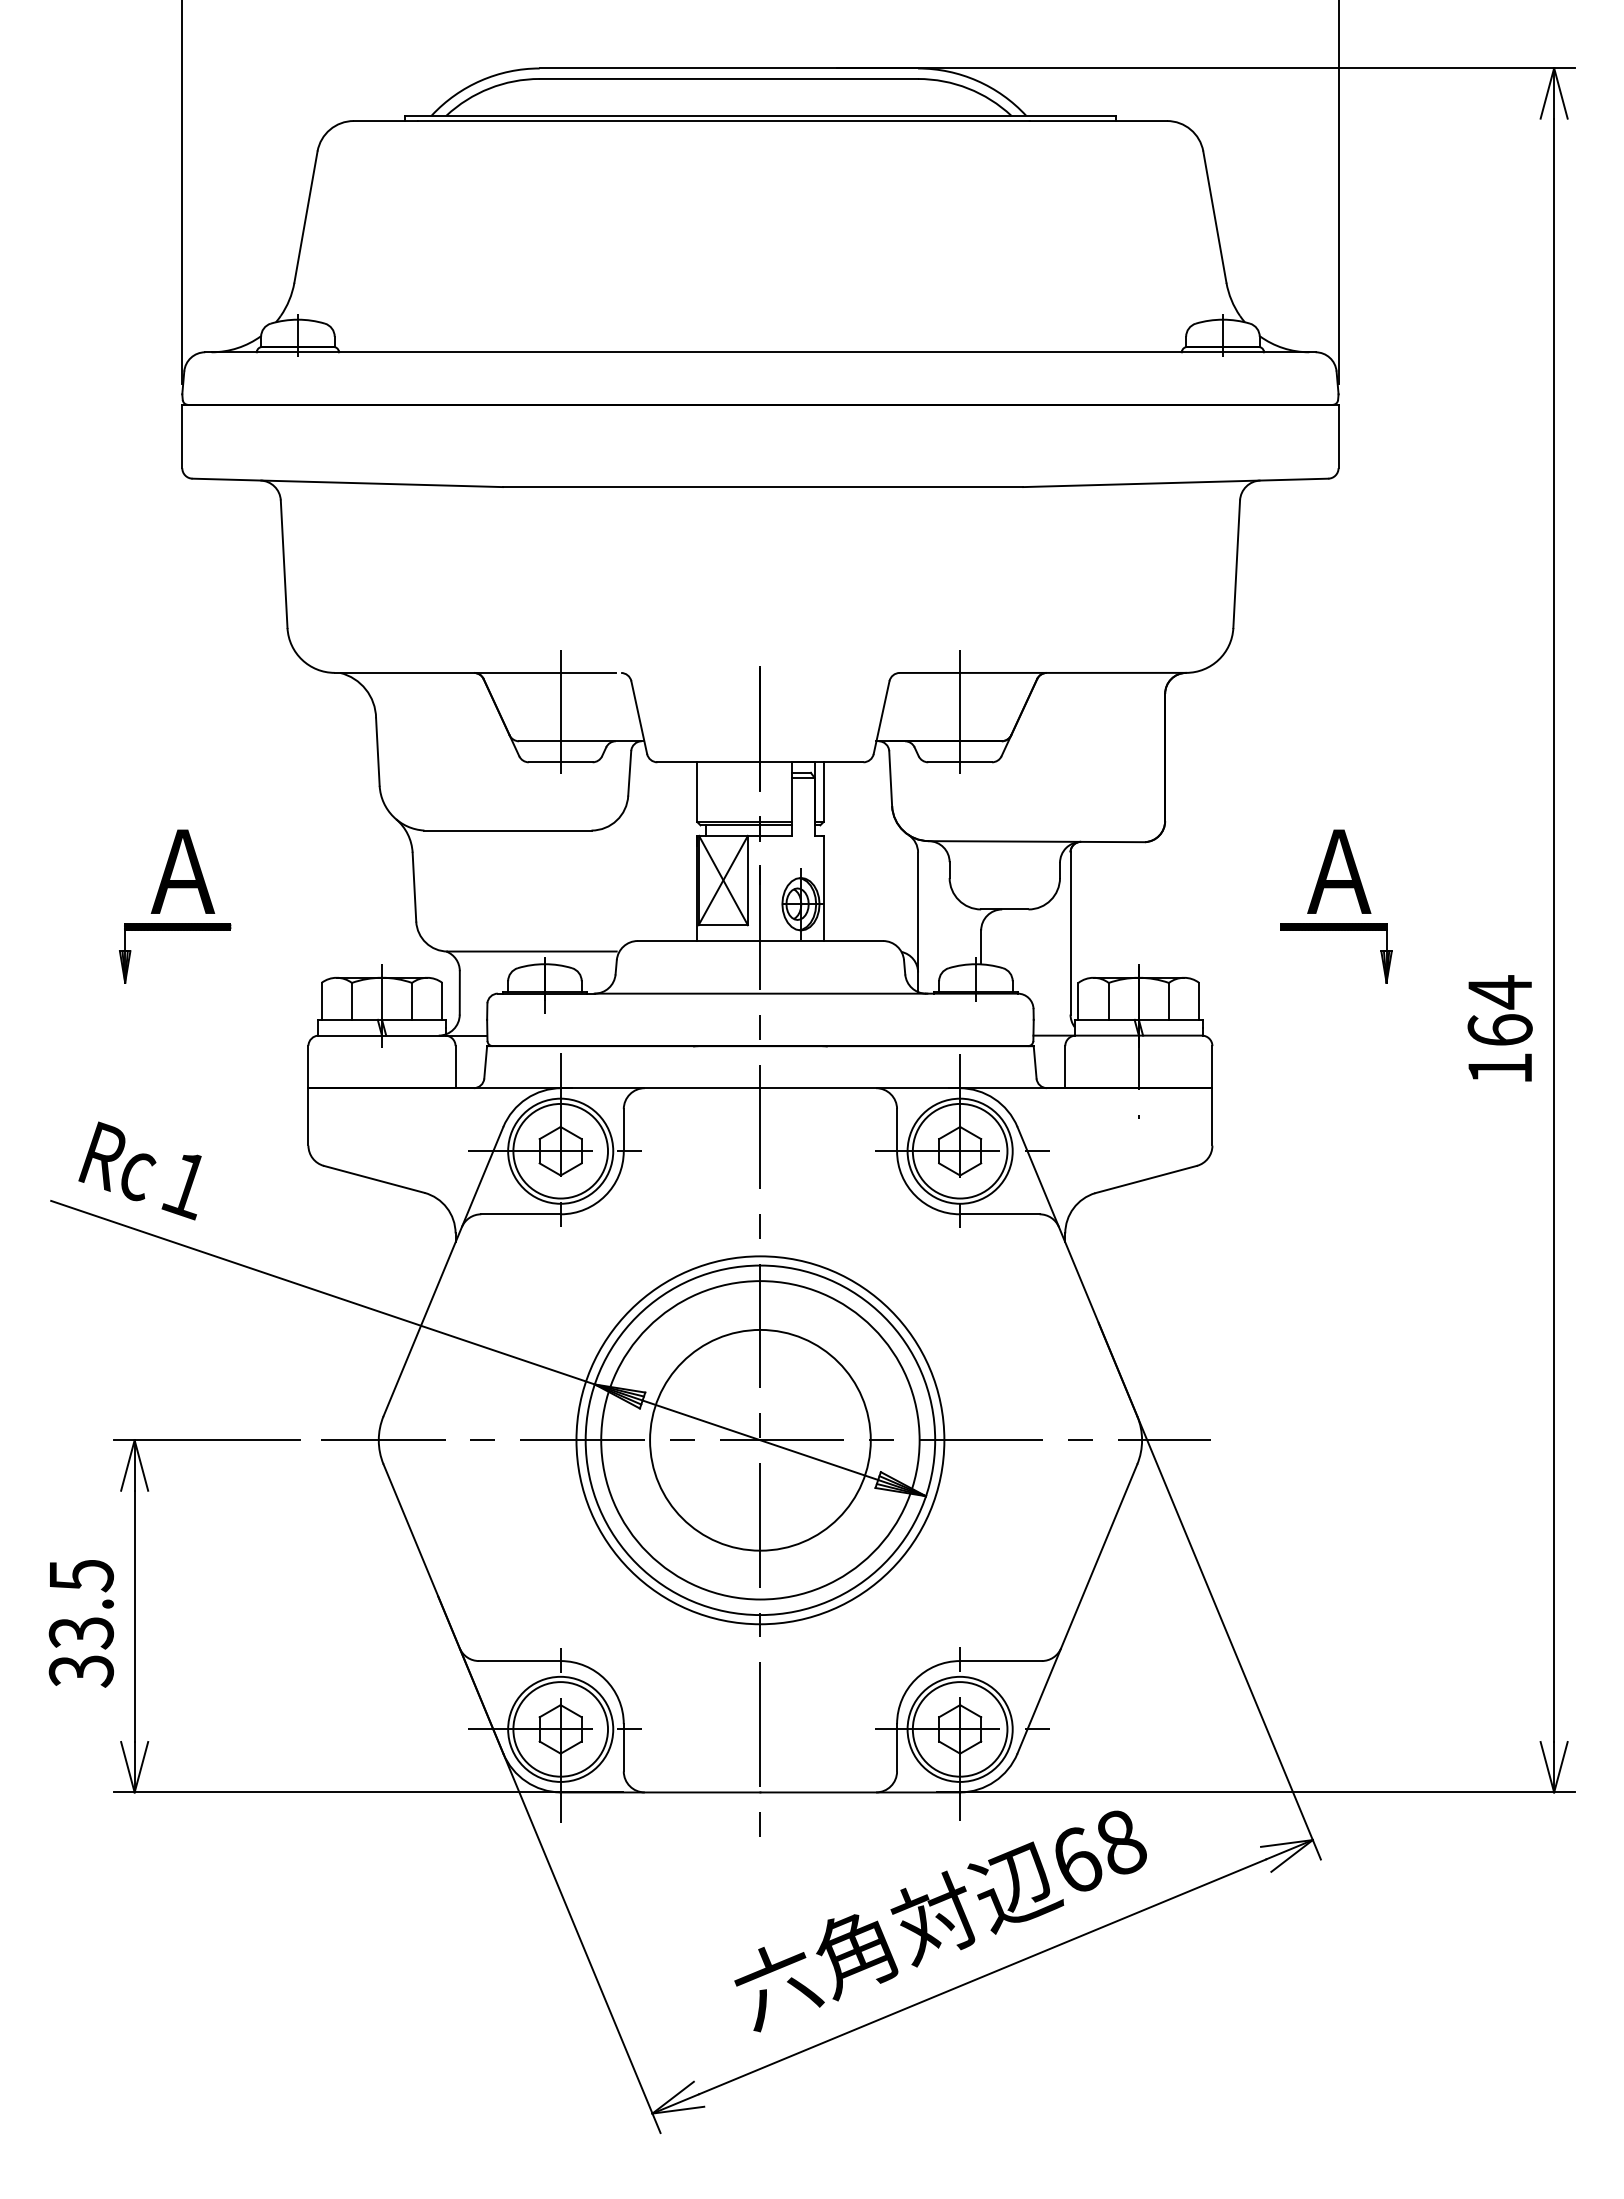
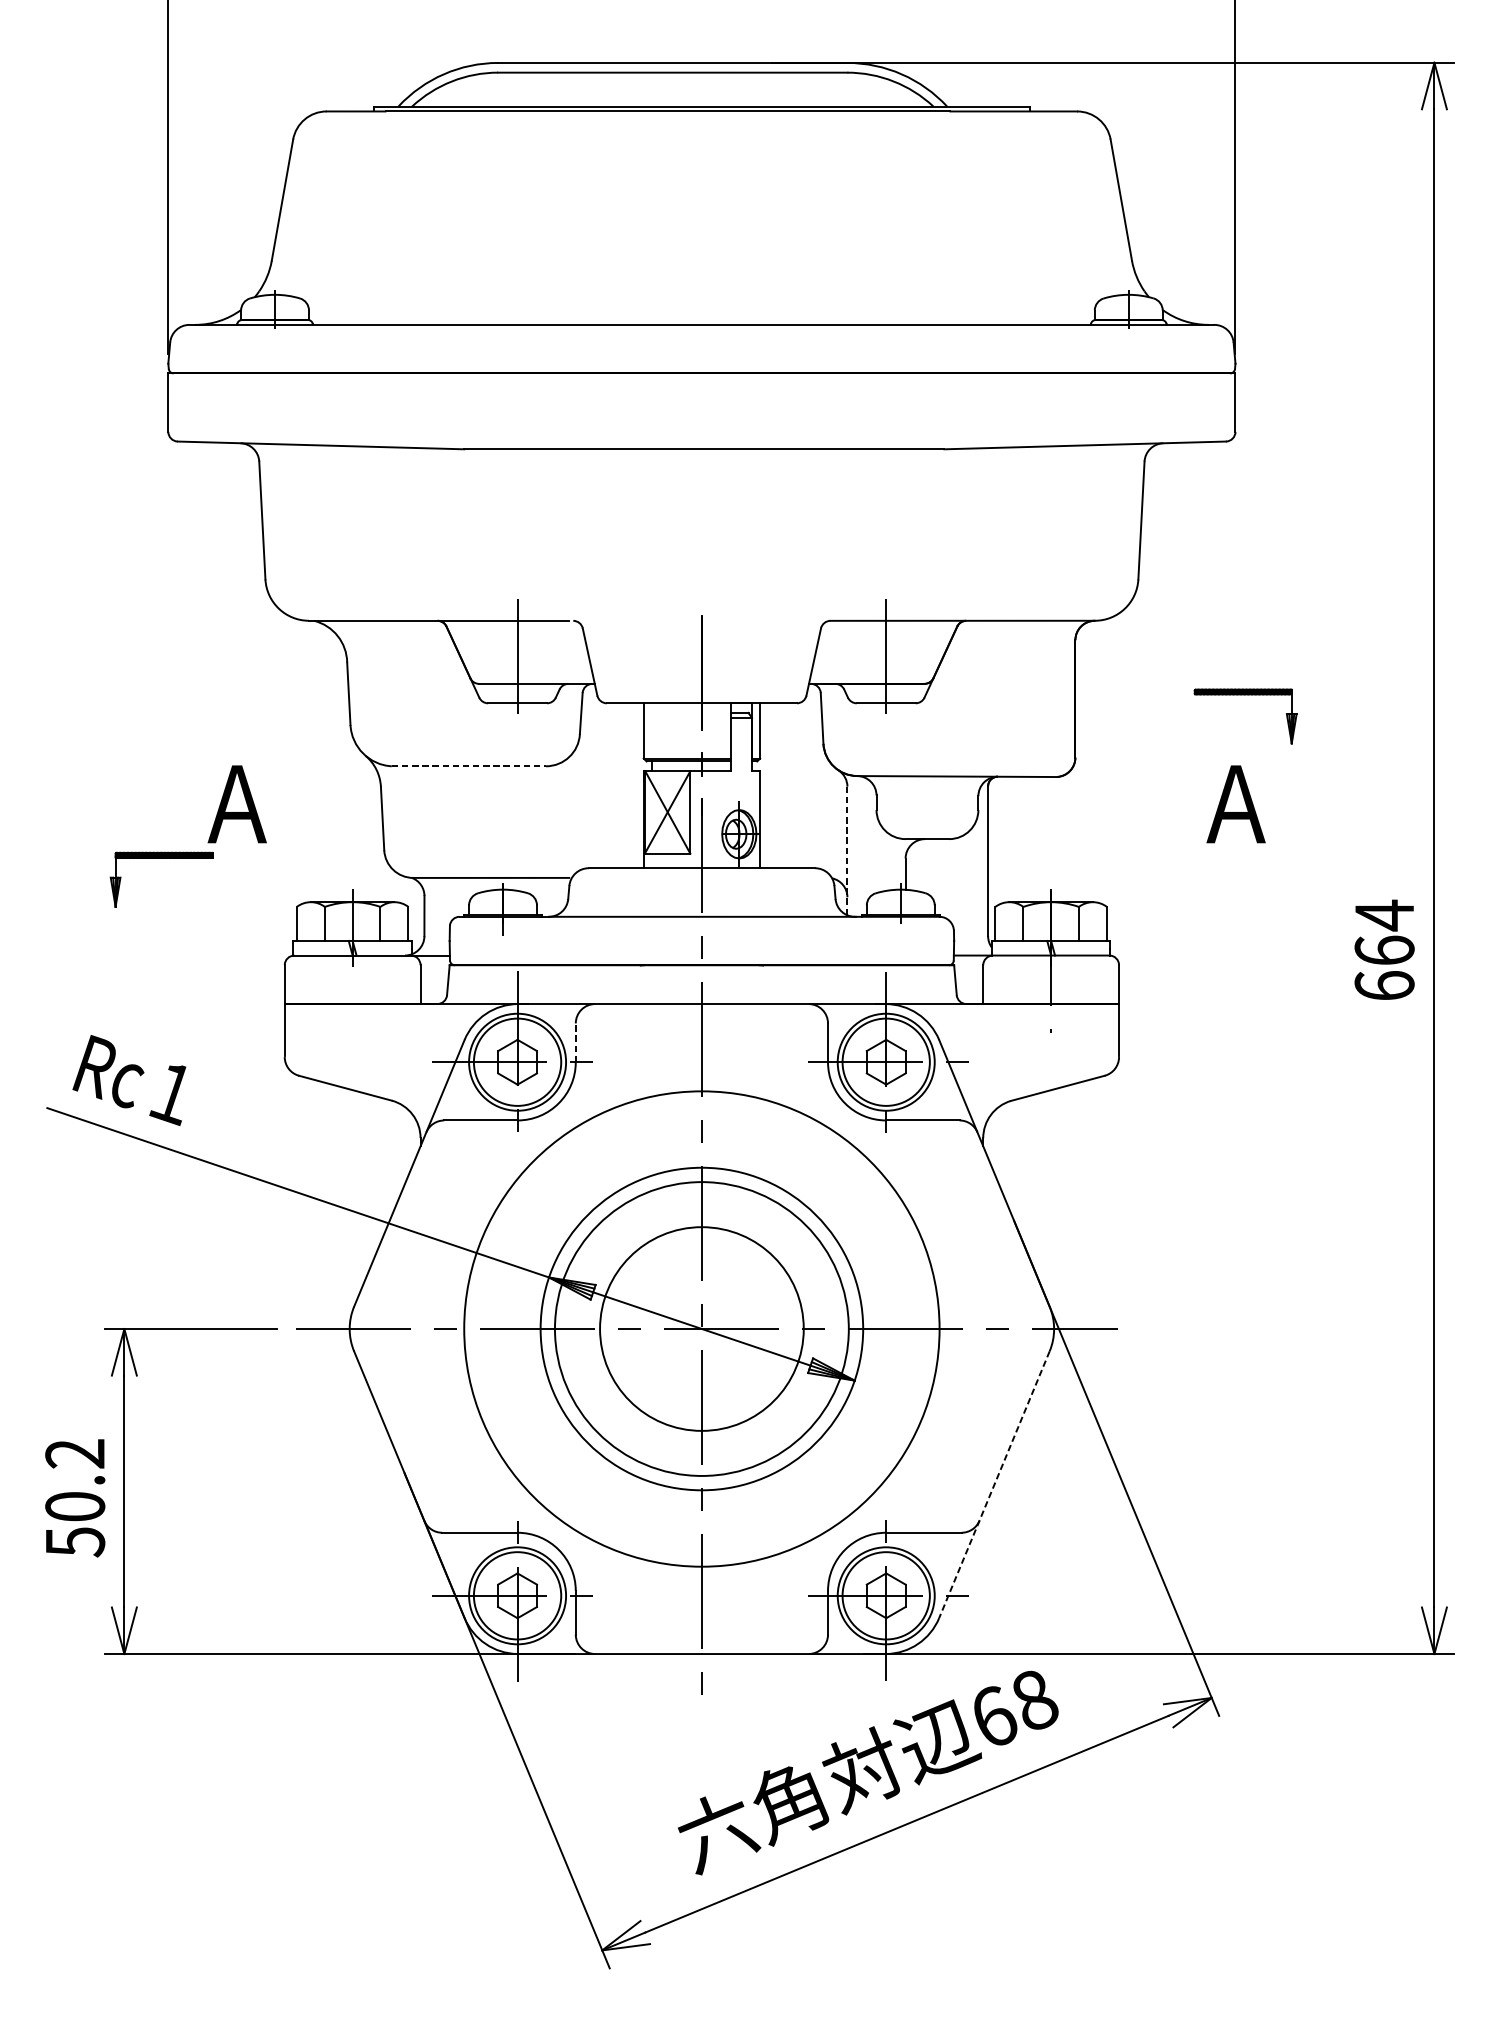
line: (507, 830) -> (468, 766), solid -> dashed
text: (182, 871) -> (236, 804), moved
line: (918, 922) -> (847, 851), solid -> dashed
part: (1336, 930) -> (1245, 695), moved
text: (1499, 1067) -> (1383, 984), 164 -> 664
line: (623, 1129) -> (575, 1042), solid -> dashed
circle: (760, 1440) -> (701, 1329), size x1.4
line: (1077, 1609) -> (994, 1485), solid -> dashed
text: (81, 1623) -> (75, 1498), 33.5 -> 50.2

